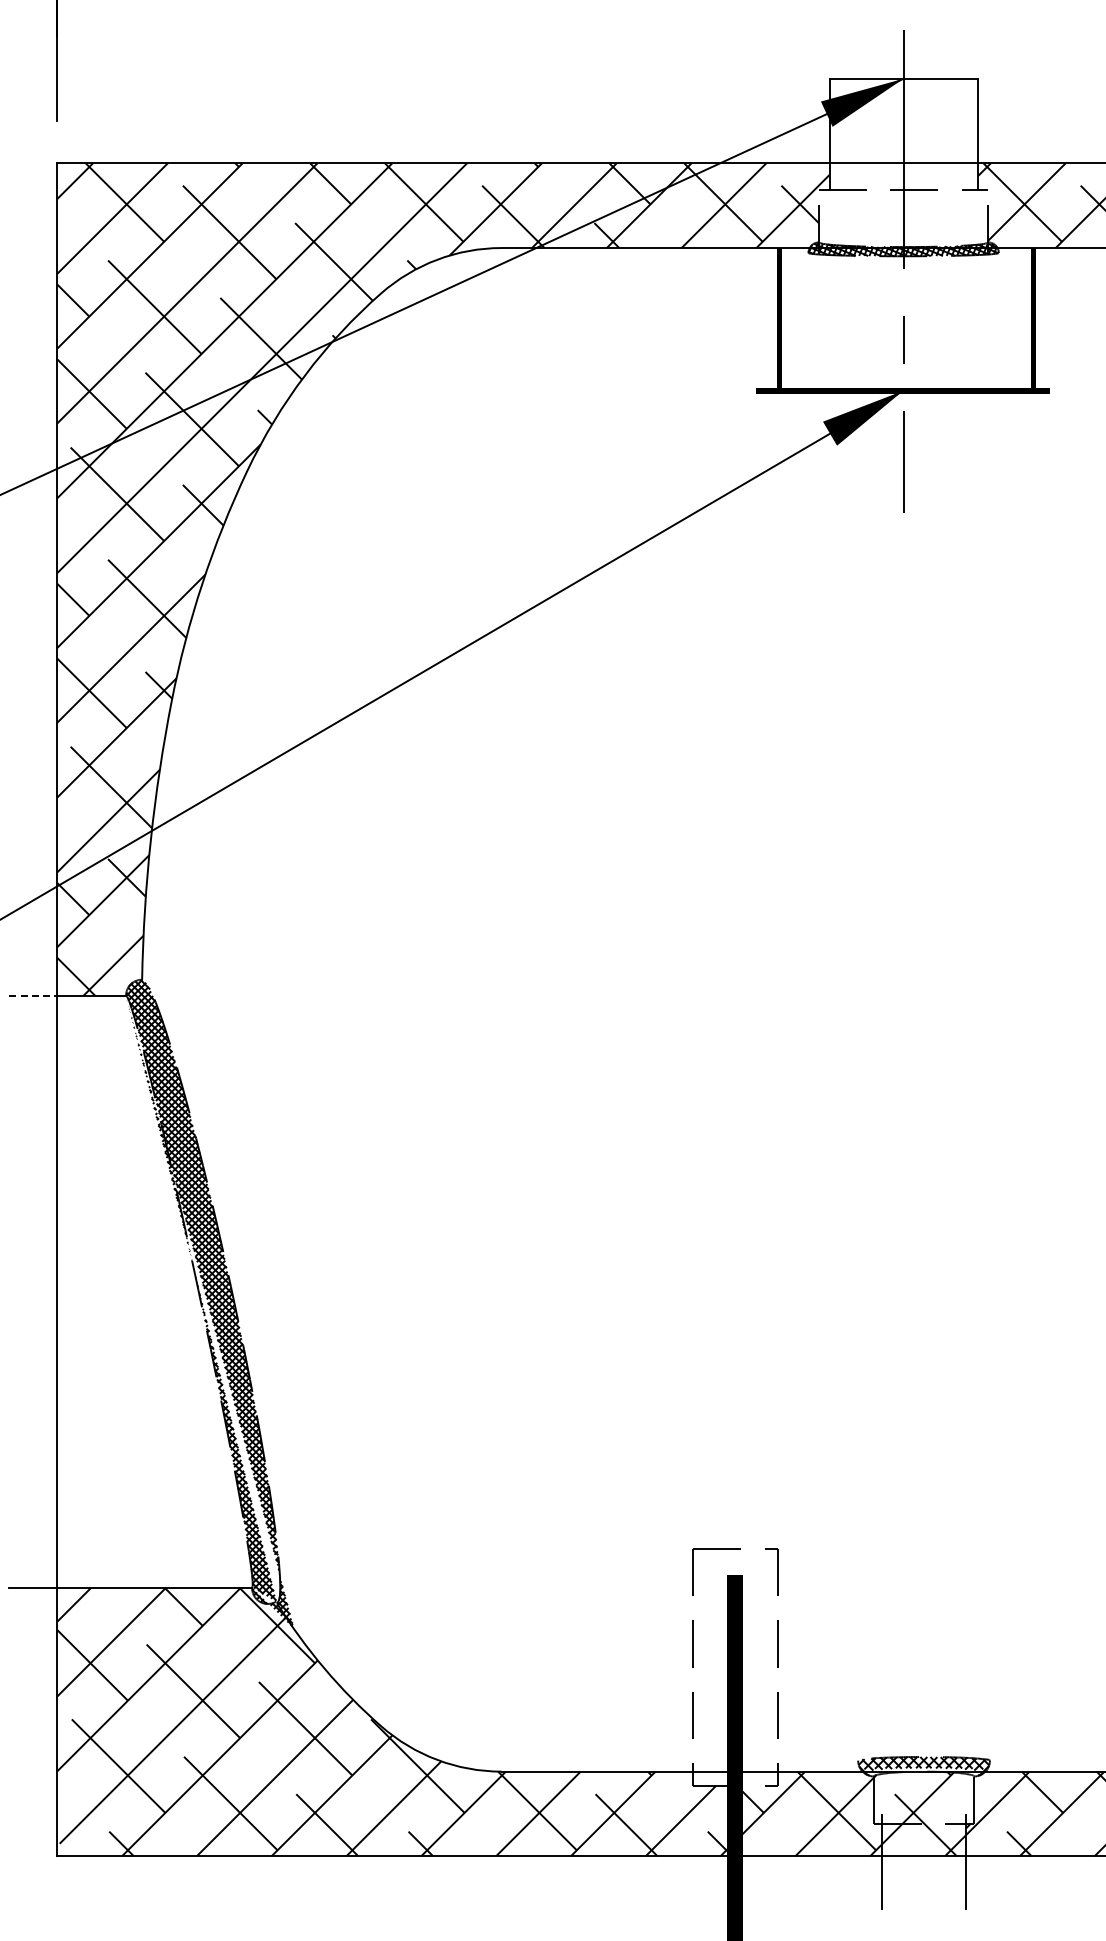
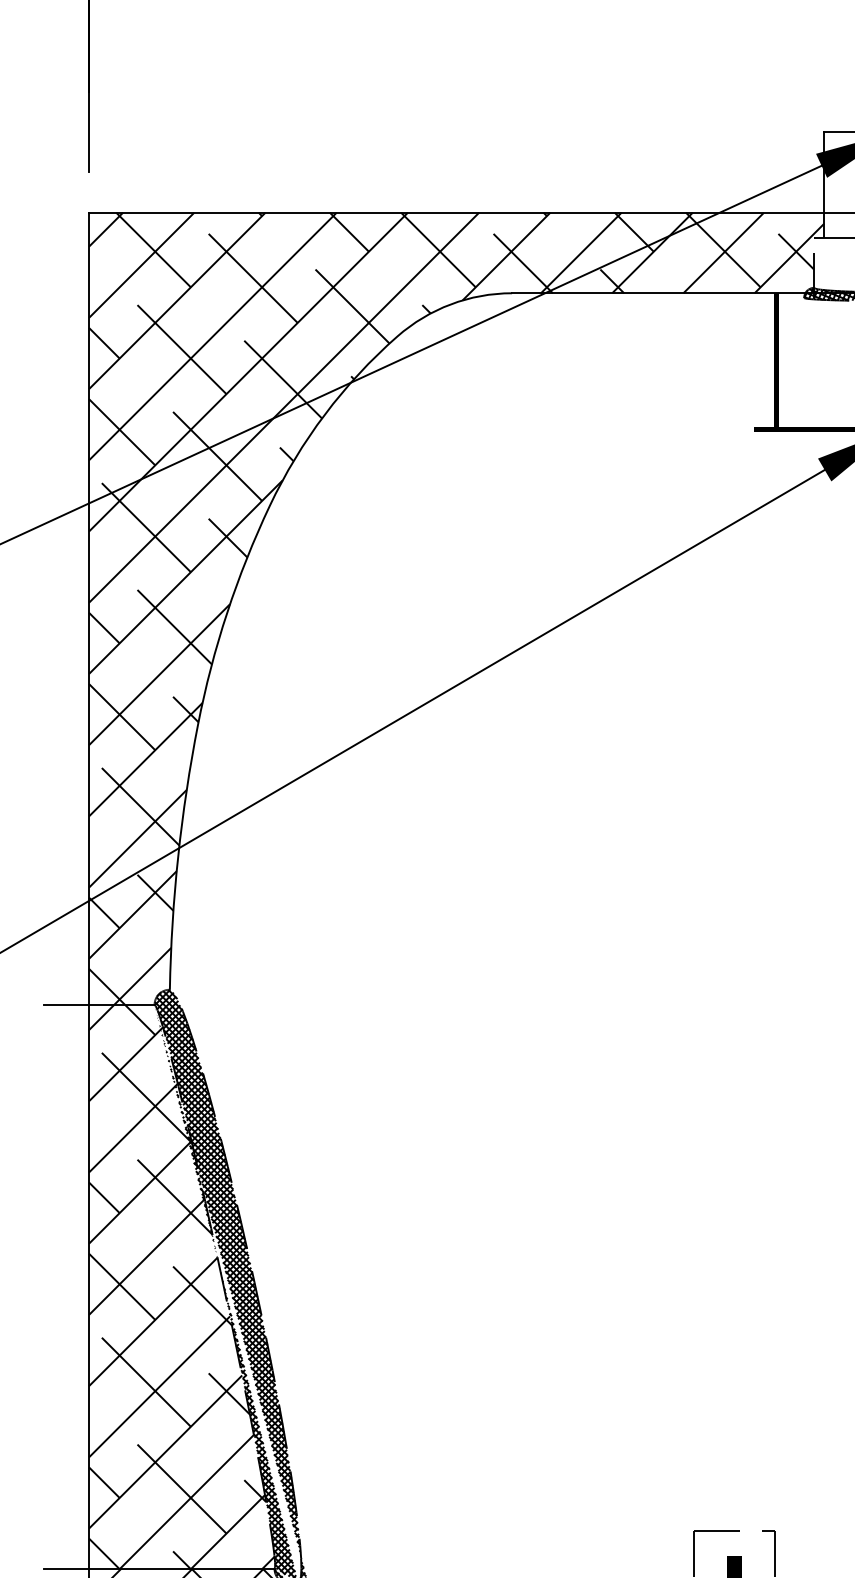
line: (33, 995) -> (66, 1004), dashed -> solid
hatch: (154, 1291) -> (181, 1286), added

